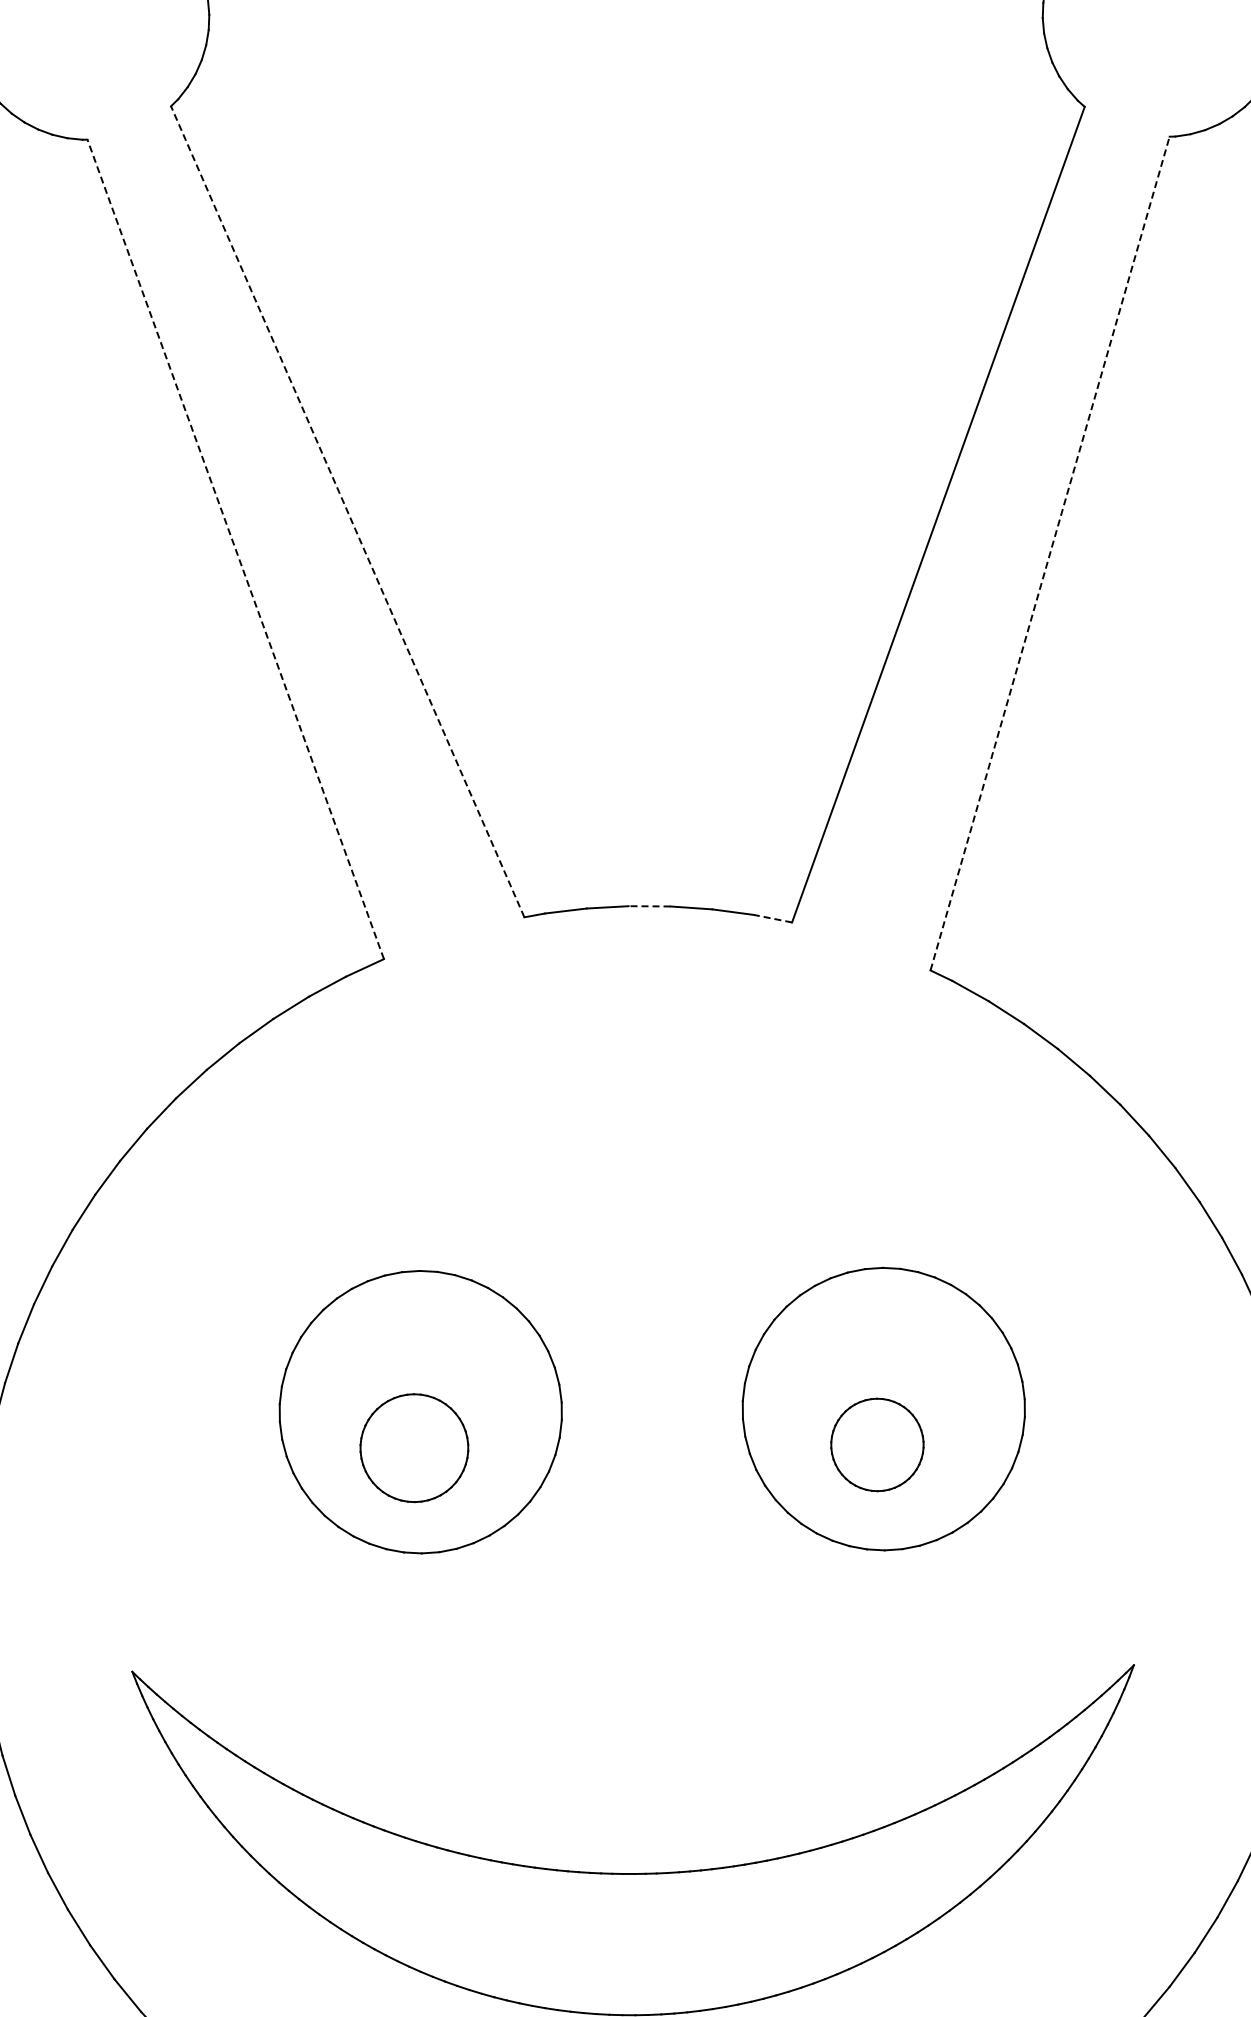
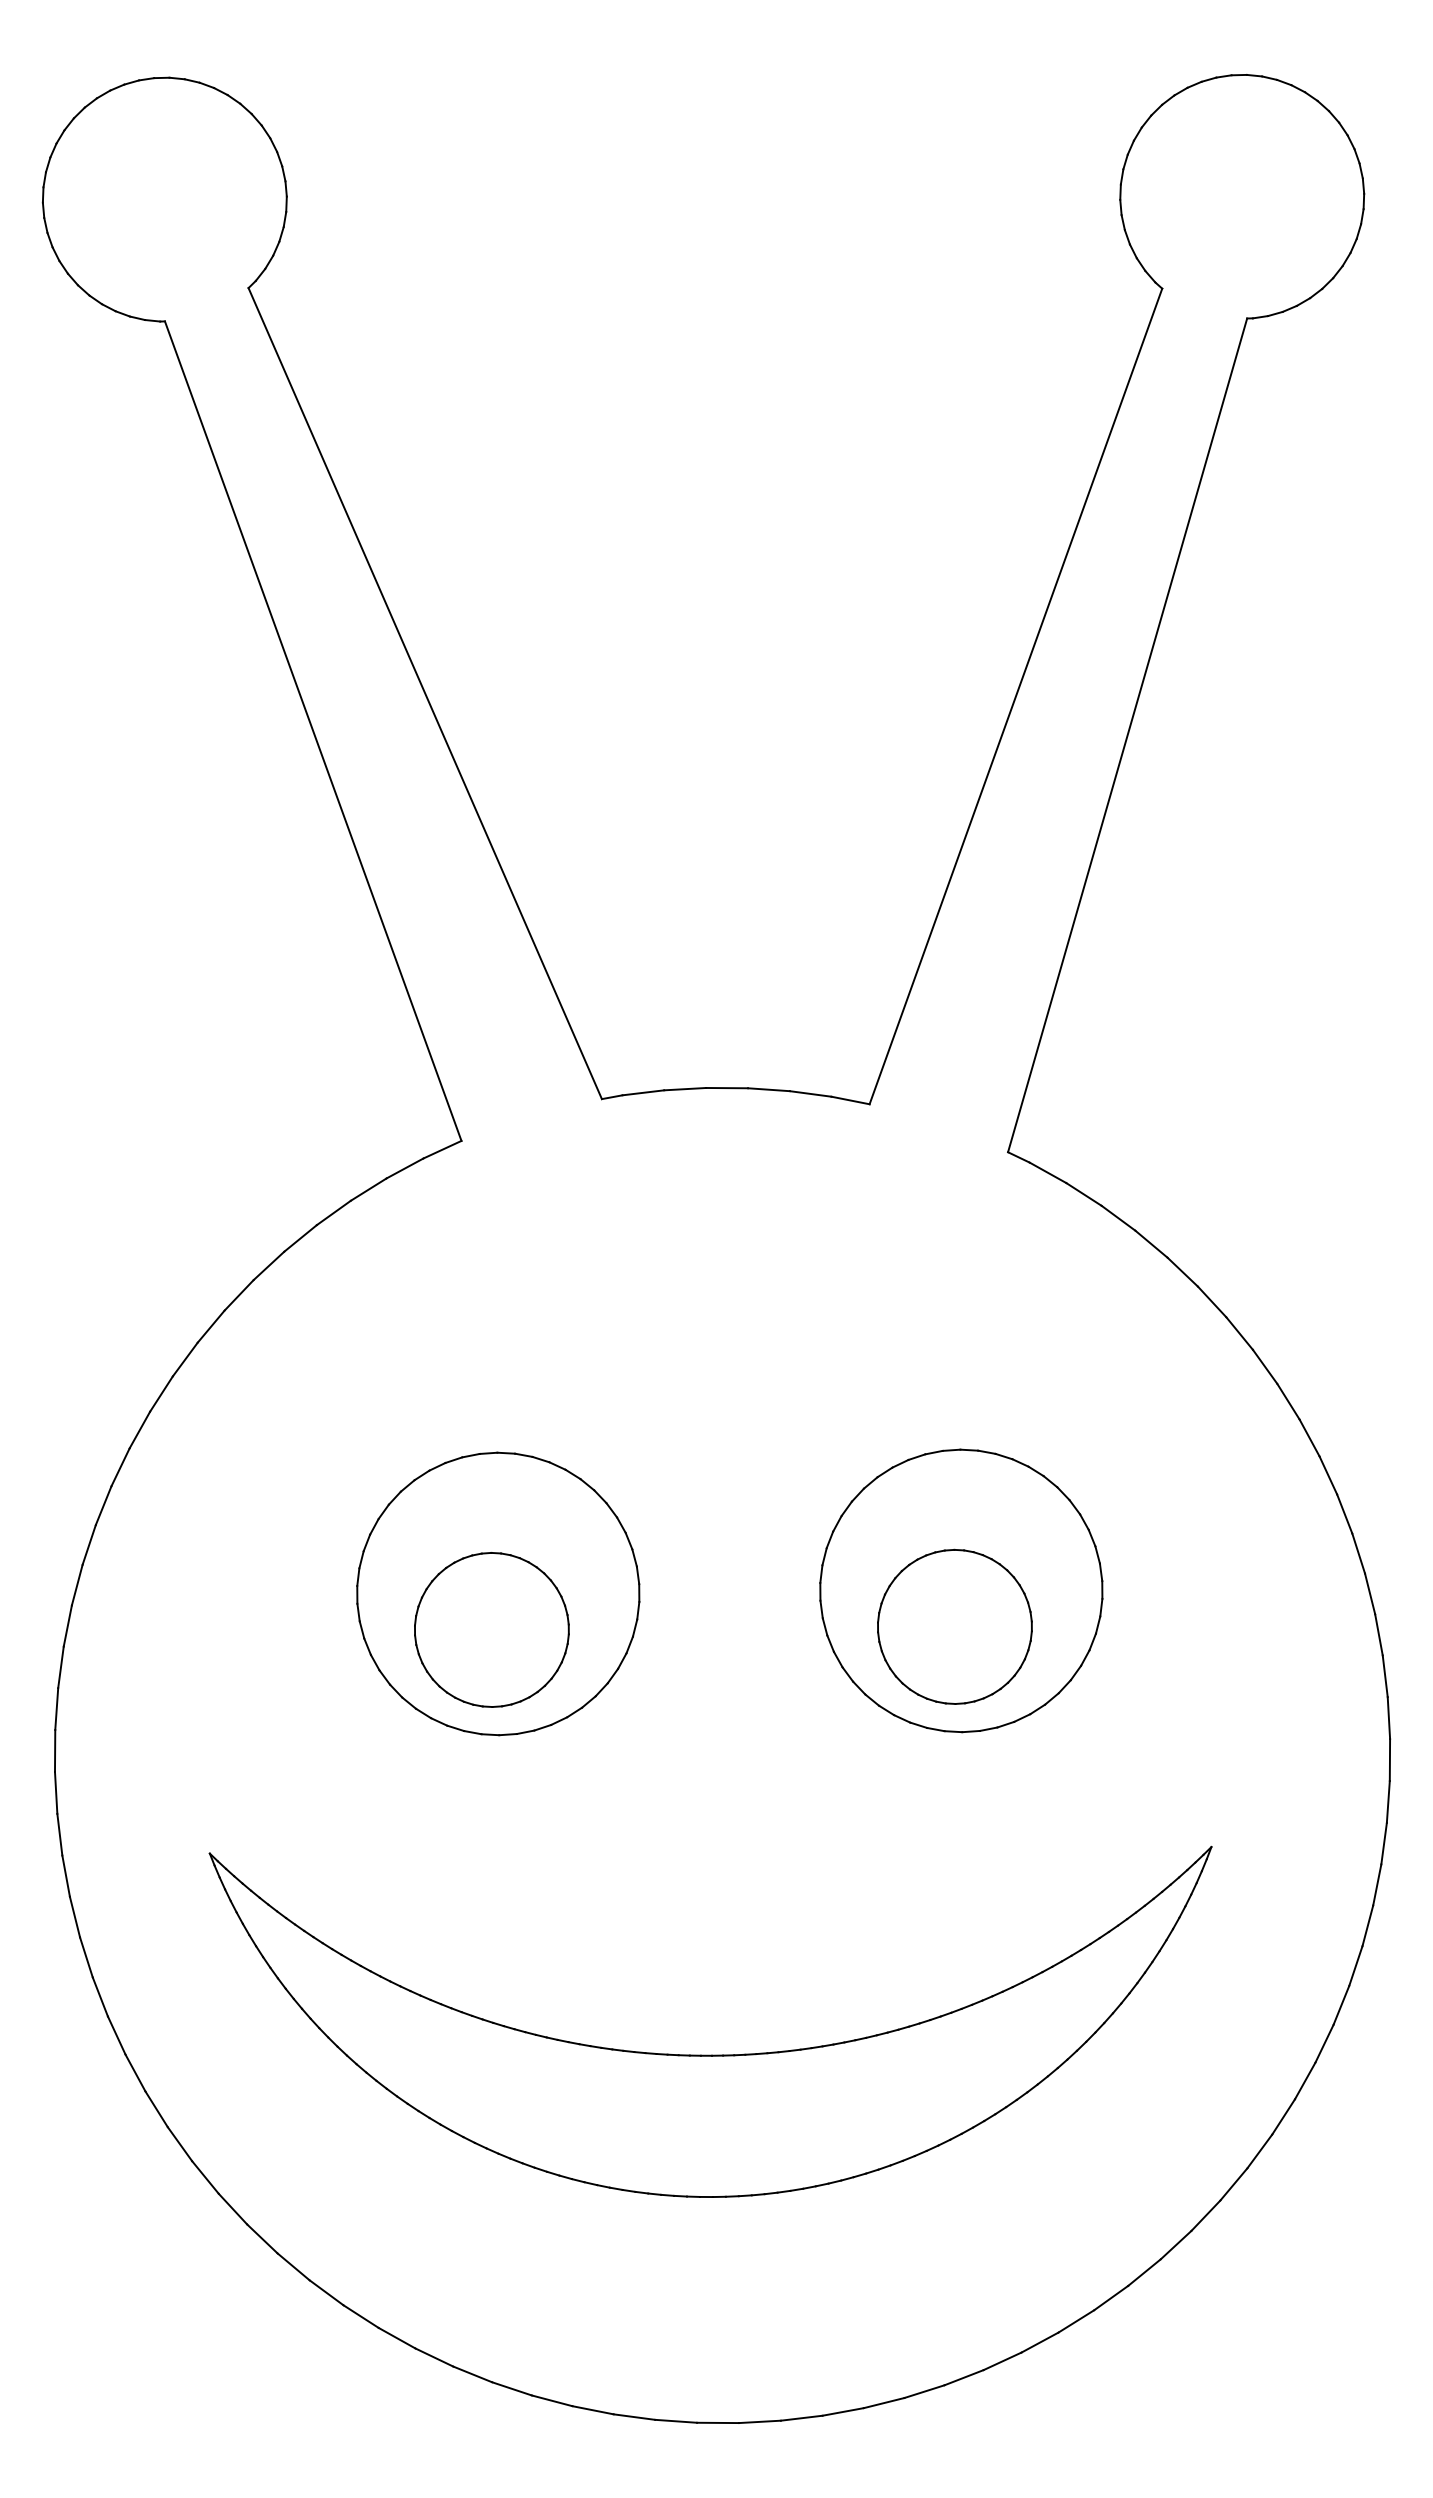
line: (347, 511) -> (425, 693), dashed -> solid
line: (235, 549) -> (313, 731), dashed -> solid
line: (1049, 553) -> (1127, 735), dashed -> solid
line: (649, 906) -> (727, 1088), dashed -> solid
line: (772, 918) -> (850, 1100), dashed -> solid
part: (876, 1444) -> (954, 1626), size x1.67
part: (413, 1447) -> (491, 1629), size x1.43

